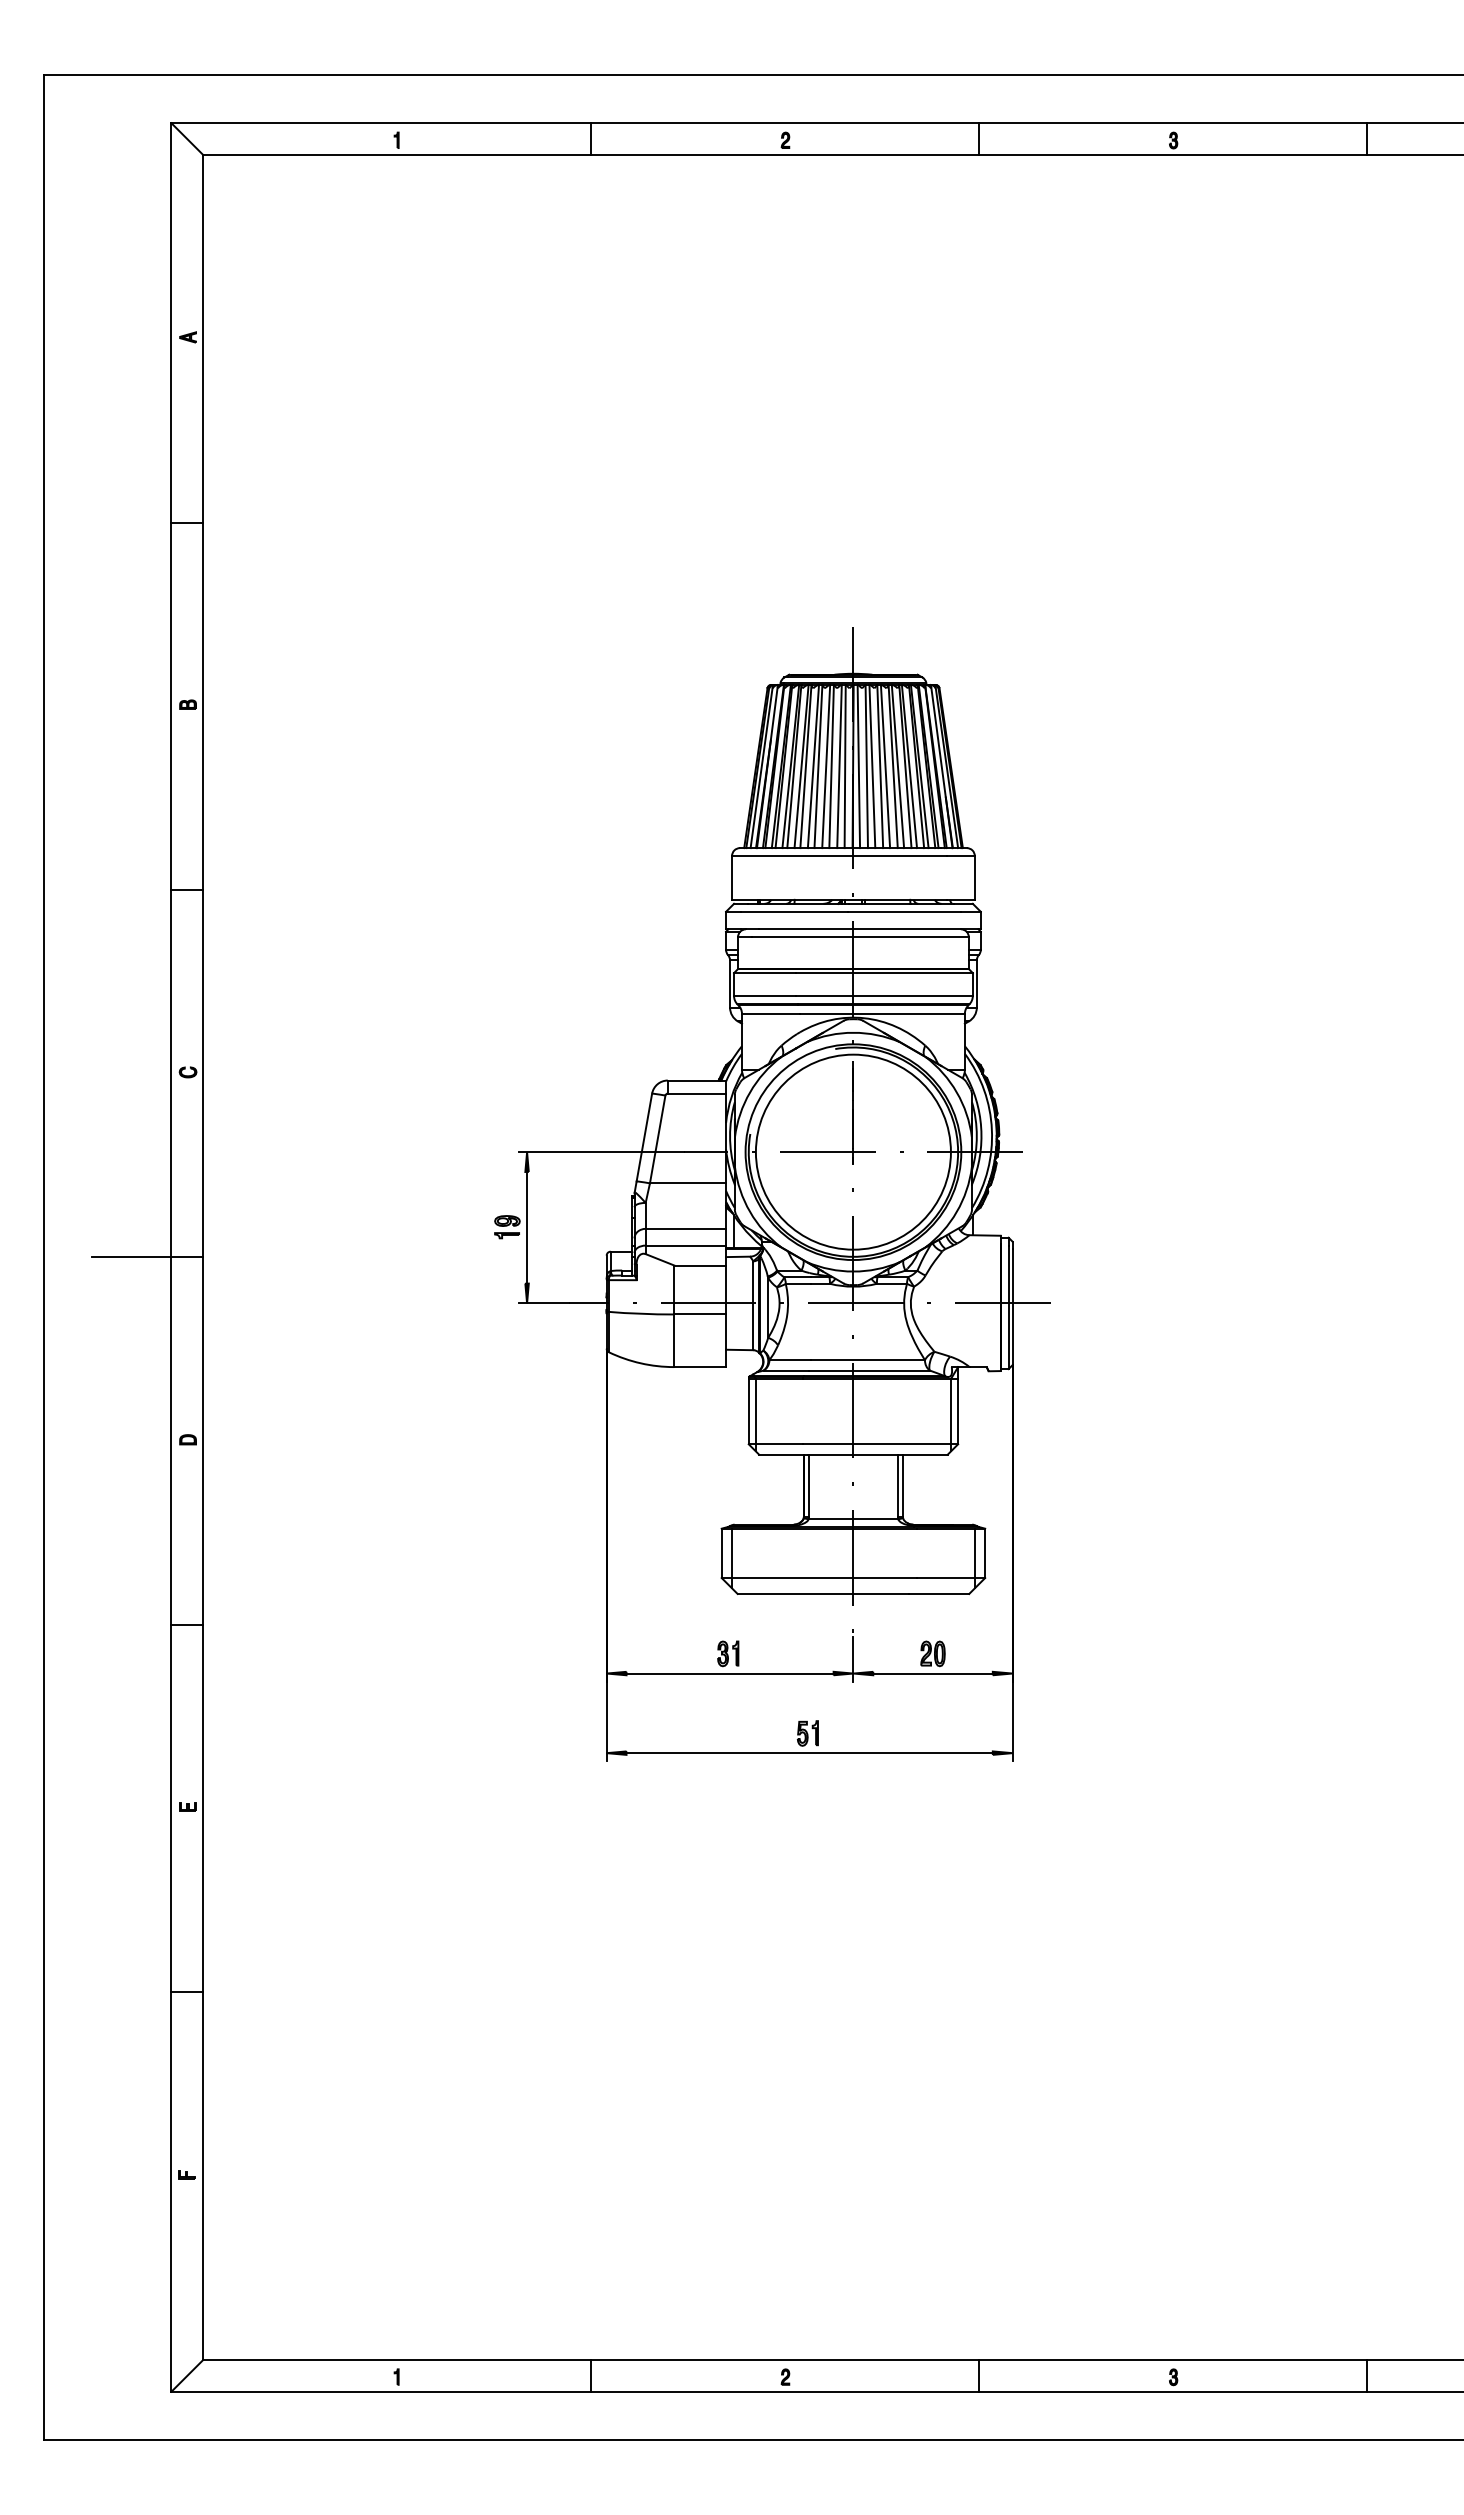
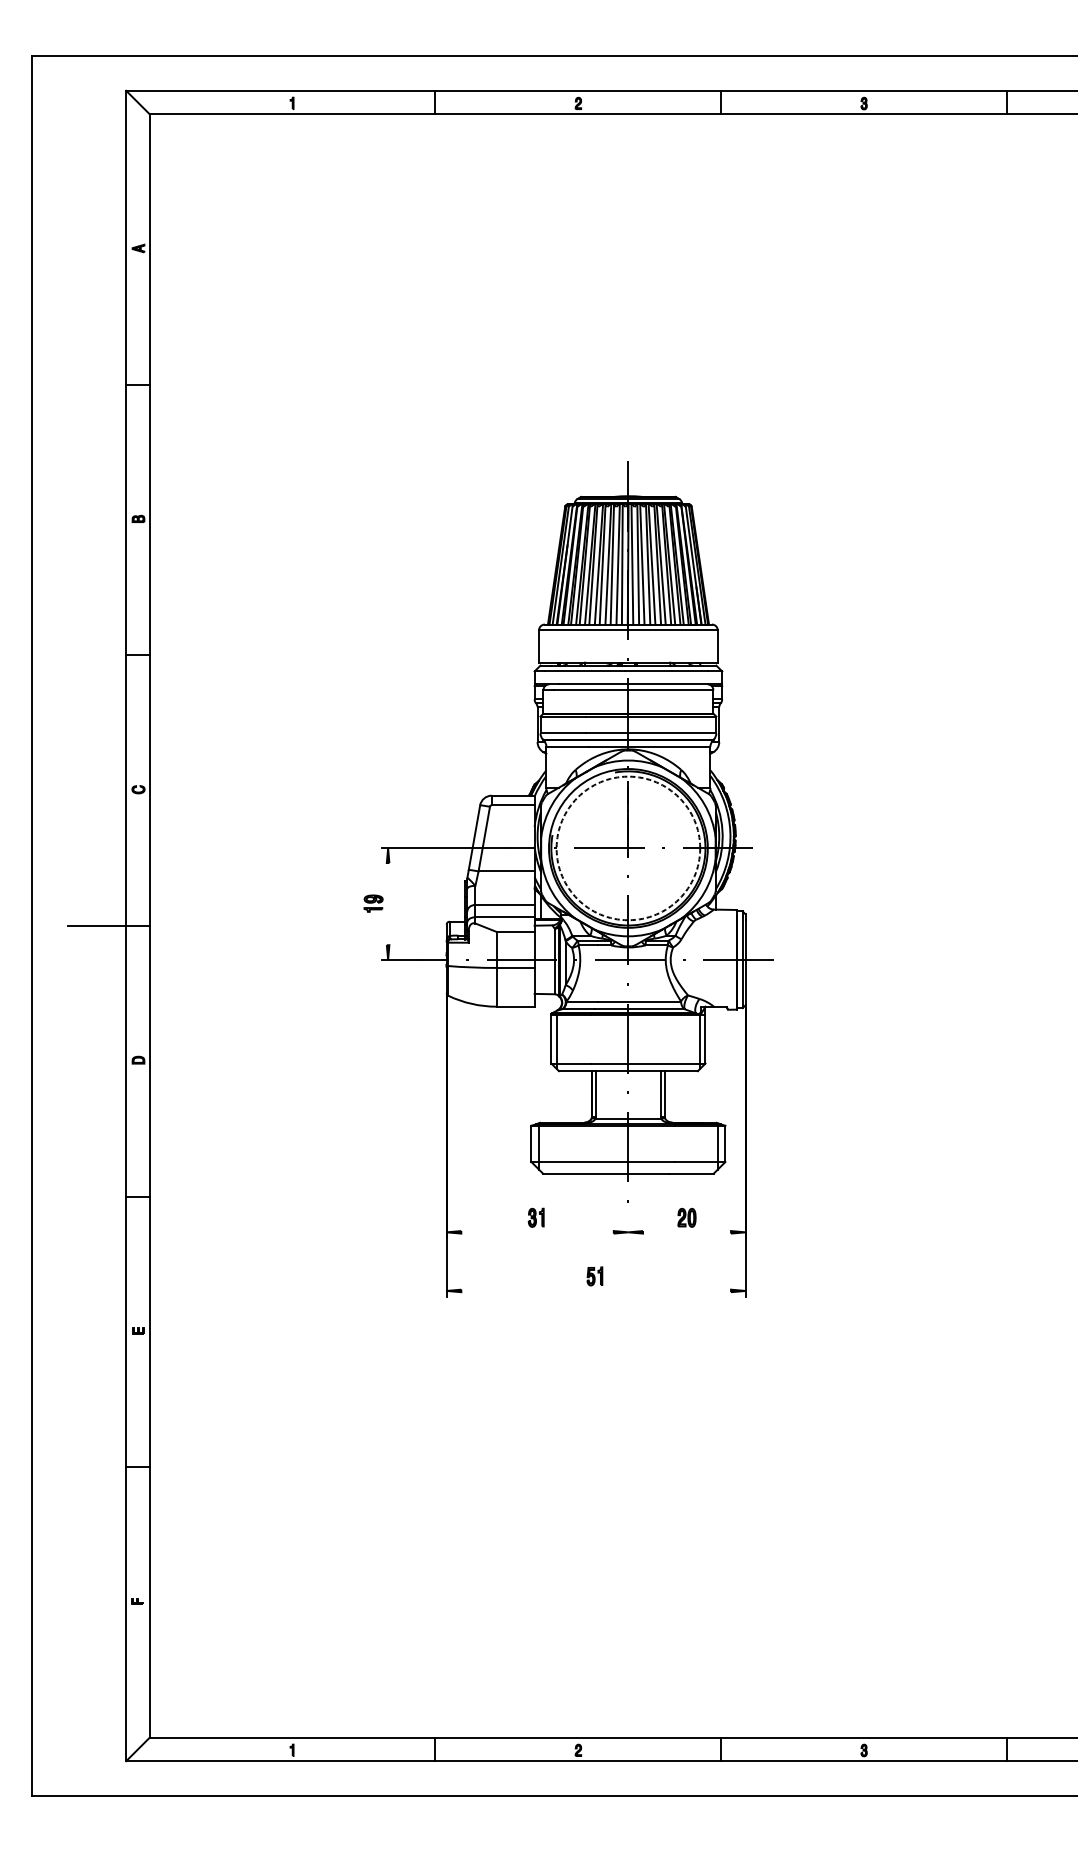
circle: (852, 1151) -> (627, 847), solid -> dashed
line: (527, 1227) -> (388, 903), removed
line: (853, 1658) -> (628, 1221), removed
line: (729, 1673) -> (537, 1232), removed
line: (932, 1673) -> (686, 1232), removed
line: (809, 1753) -> (596, 1291), removed

